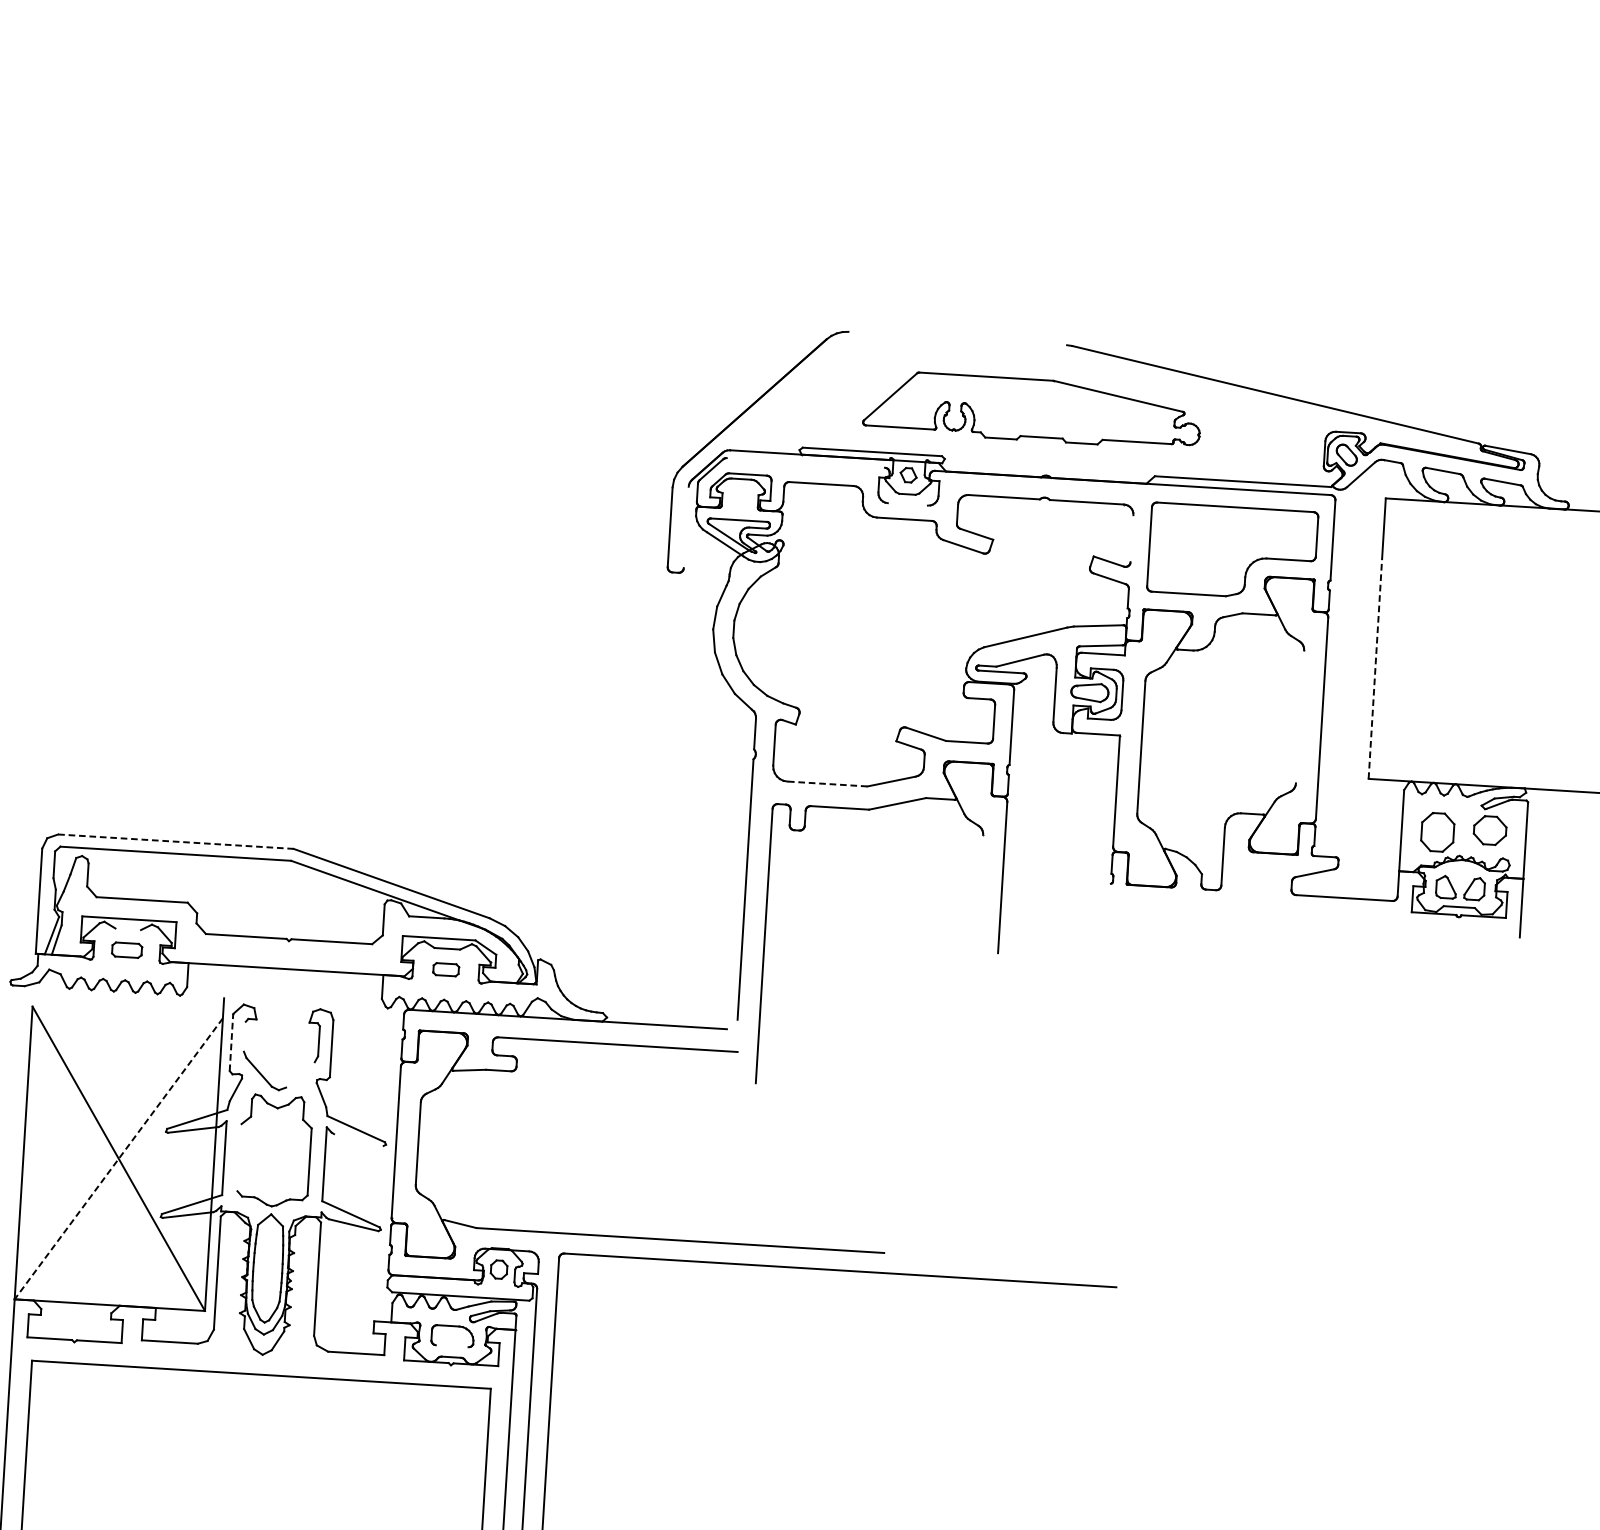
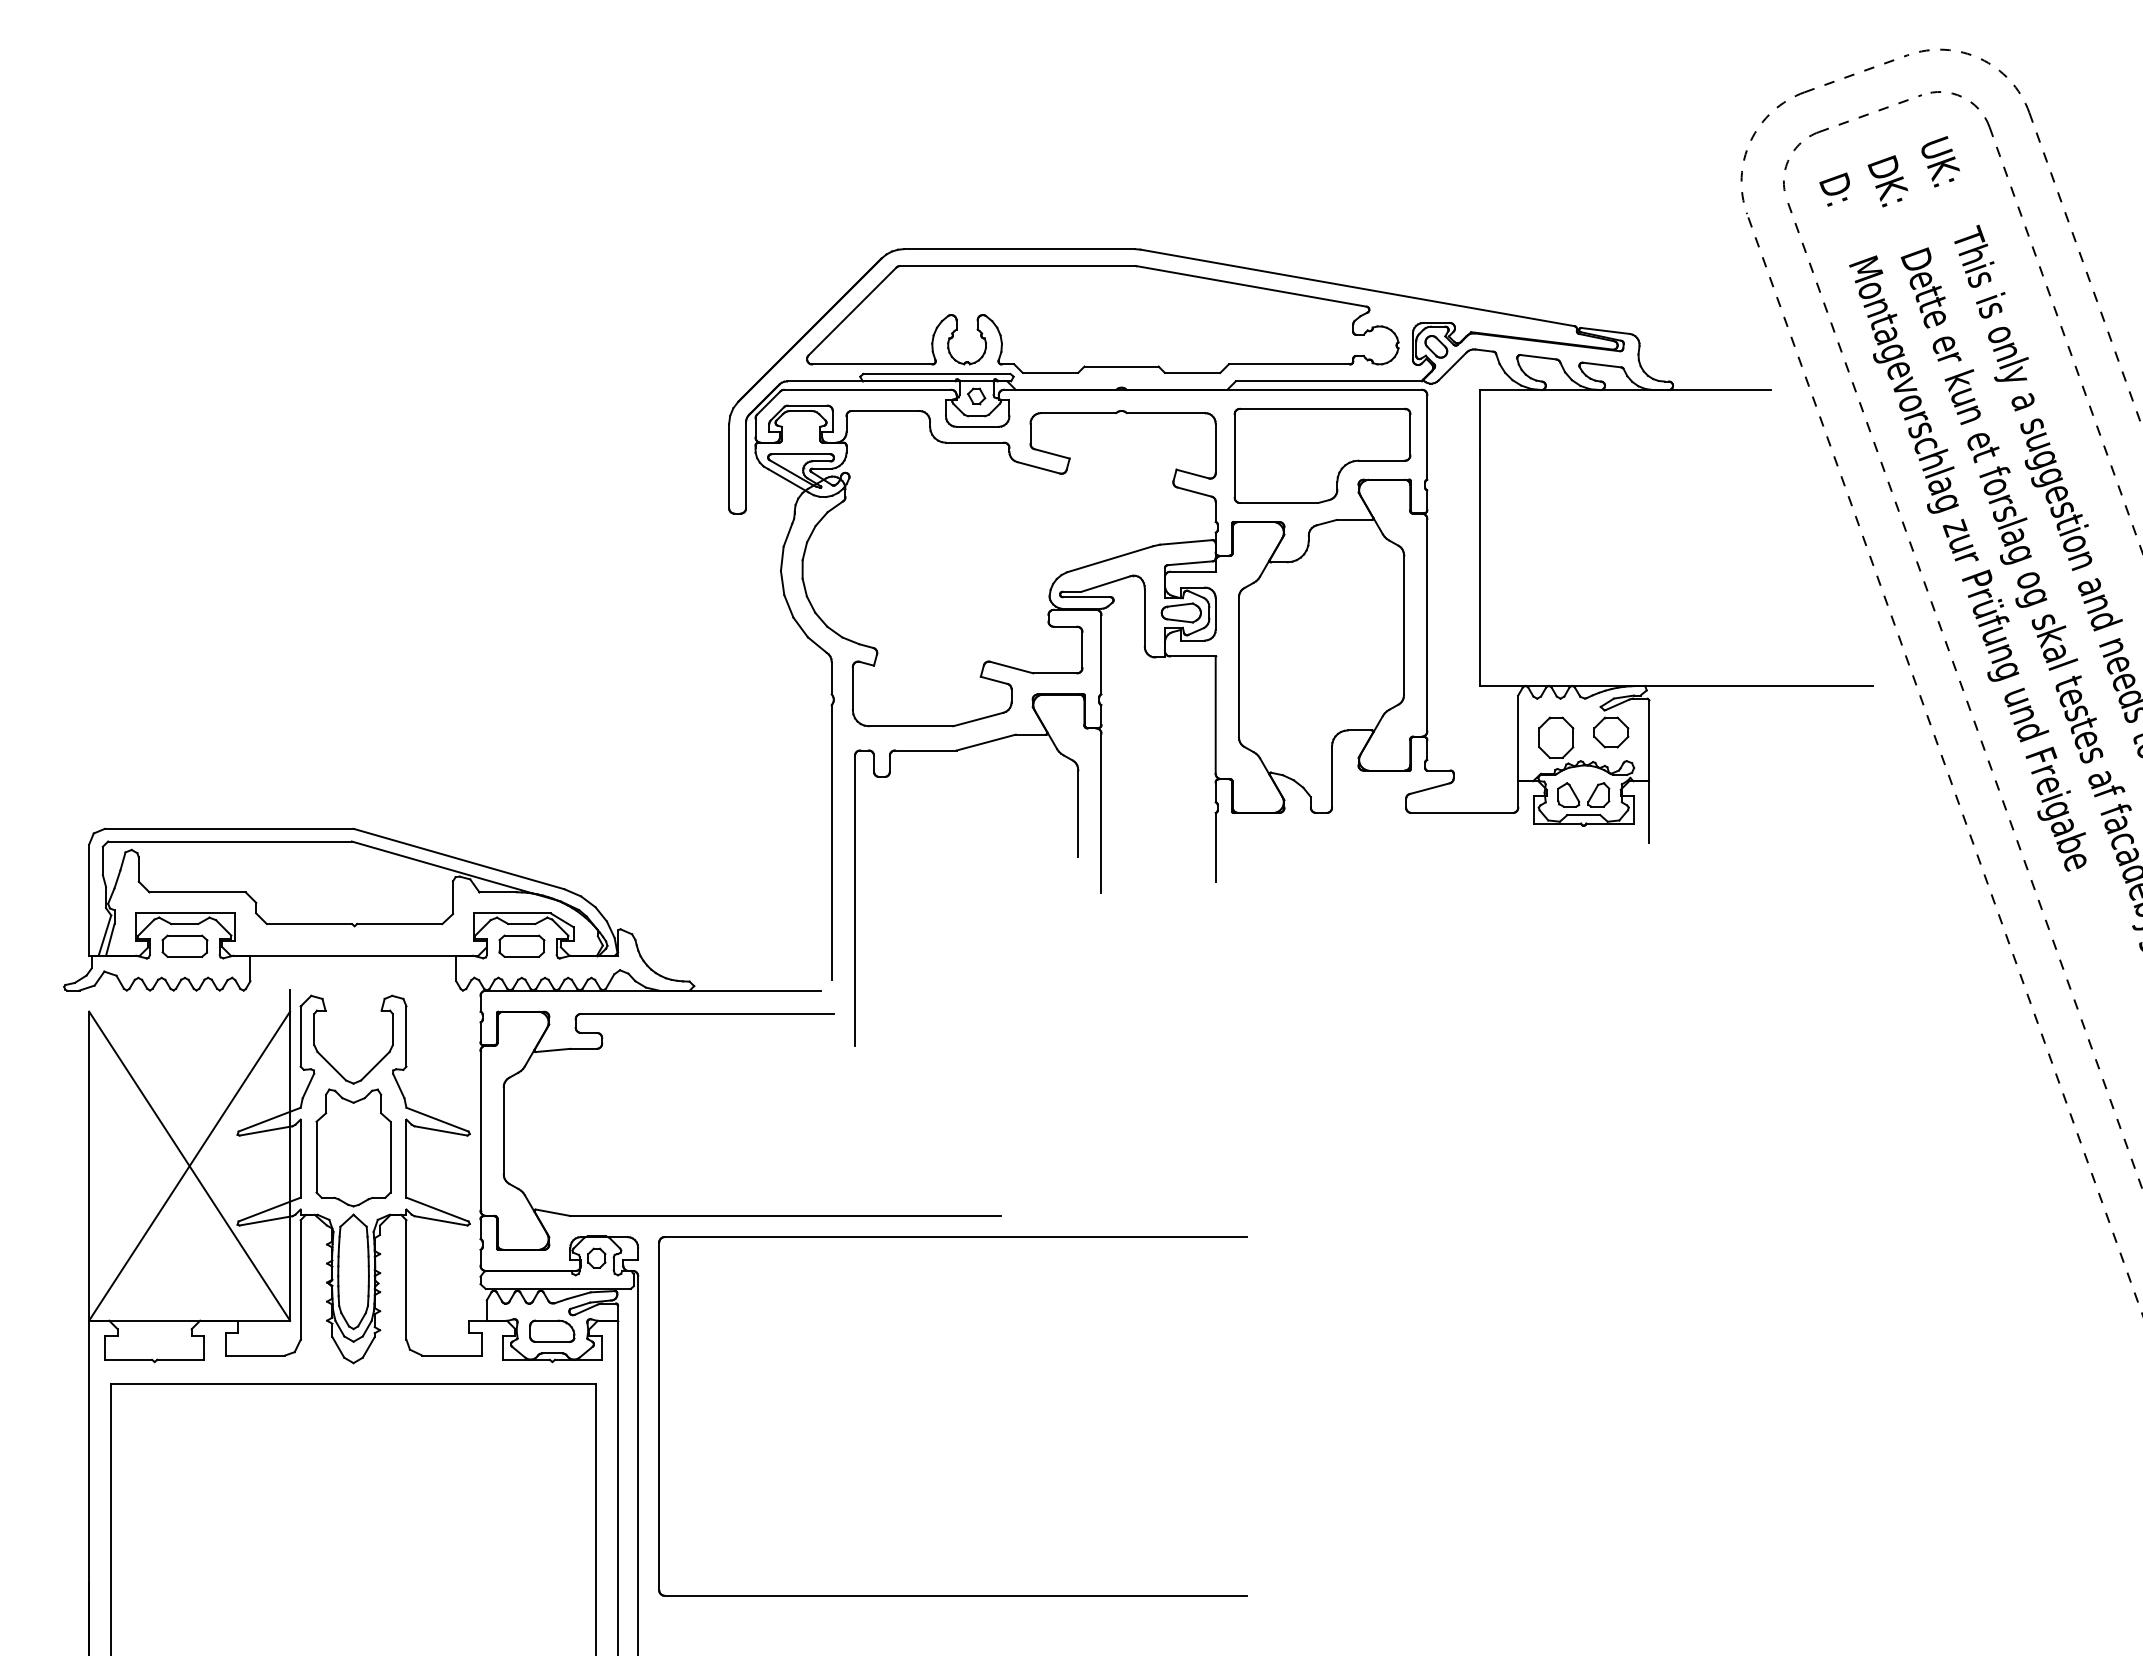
line: (957, 338) -> (1019, 249), added
part: (1032, 409) -> (1102, 319), size x1.67
line: (805, 462) -> (867, 389), added
line: (907, 504) -> (977, 426), added
line: (686, 527) -> (746, 465), added
line: (1131, 538) -> (1215, 448), added
line: (1375, 668) -> (1480, 569), dashed -> solid
line: (1299, 716) -> (1403, 624), added
line: (826, 784) -> (910, 726), dashed -> solid
line: (176, 841) -> (229, 828), dashed -> solid
line: (980, 876) -> (1078, 813), added
line: (1108, 915) -> (1215, 846), added
line: (127, 929) -> (184, 924), added
part: (126, 949) -> (184, 945), size x1.43
part: (445, 969) -> (521, 945), size x1.67
line: (244, 1036) -> (314, 1029), added
line: (231, 1042) -> (300, 1036), dashed -> solid
line: (300, 1074) -> (375, 1065), added
line: (358, 1139) -> (440, 1130), added
line: (239, 1157) -> (316, 1156), added
line: (118, 1159) -> (189, 1166), dashed -> solid
line: (452, 1345) -> (552, 1341), added

